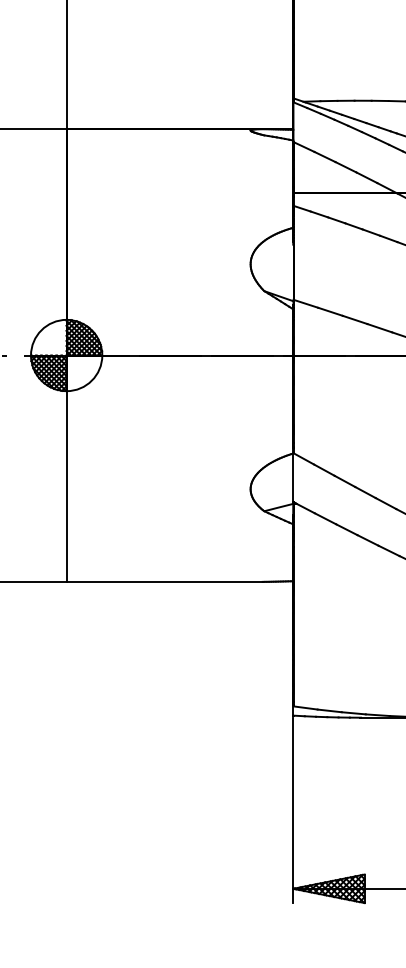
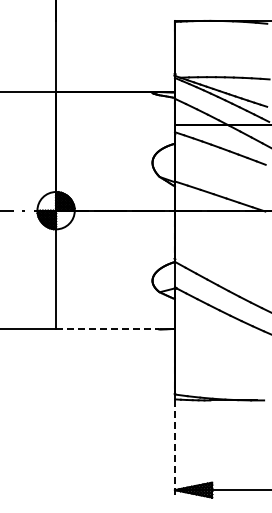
line: (164, 582) -> (107, 329), solid -> dashed
line: (292, 811) -> (174, 449), solid -> dashed

